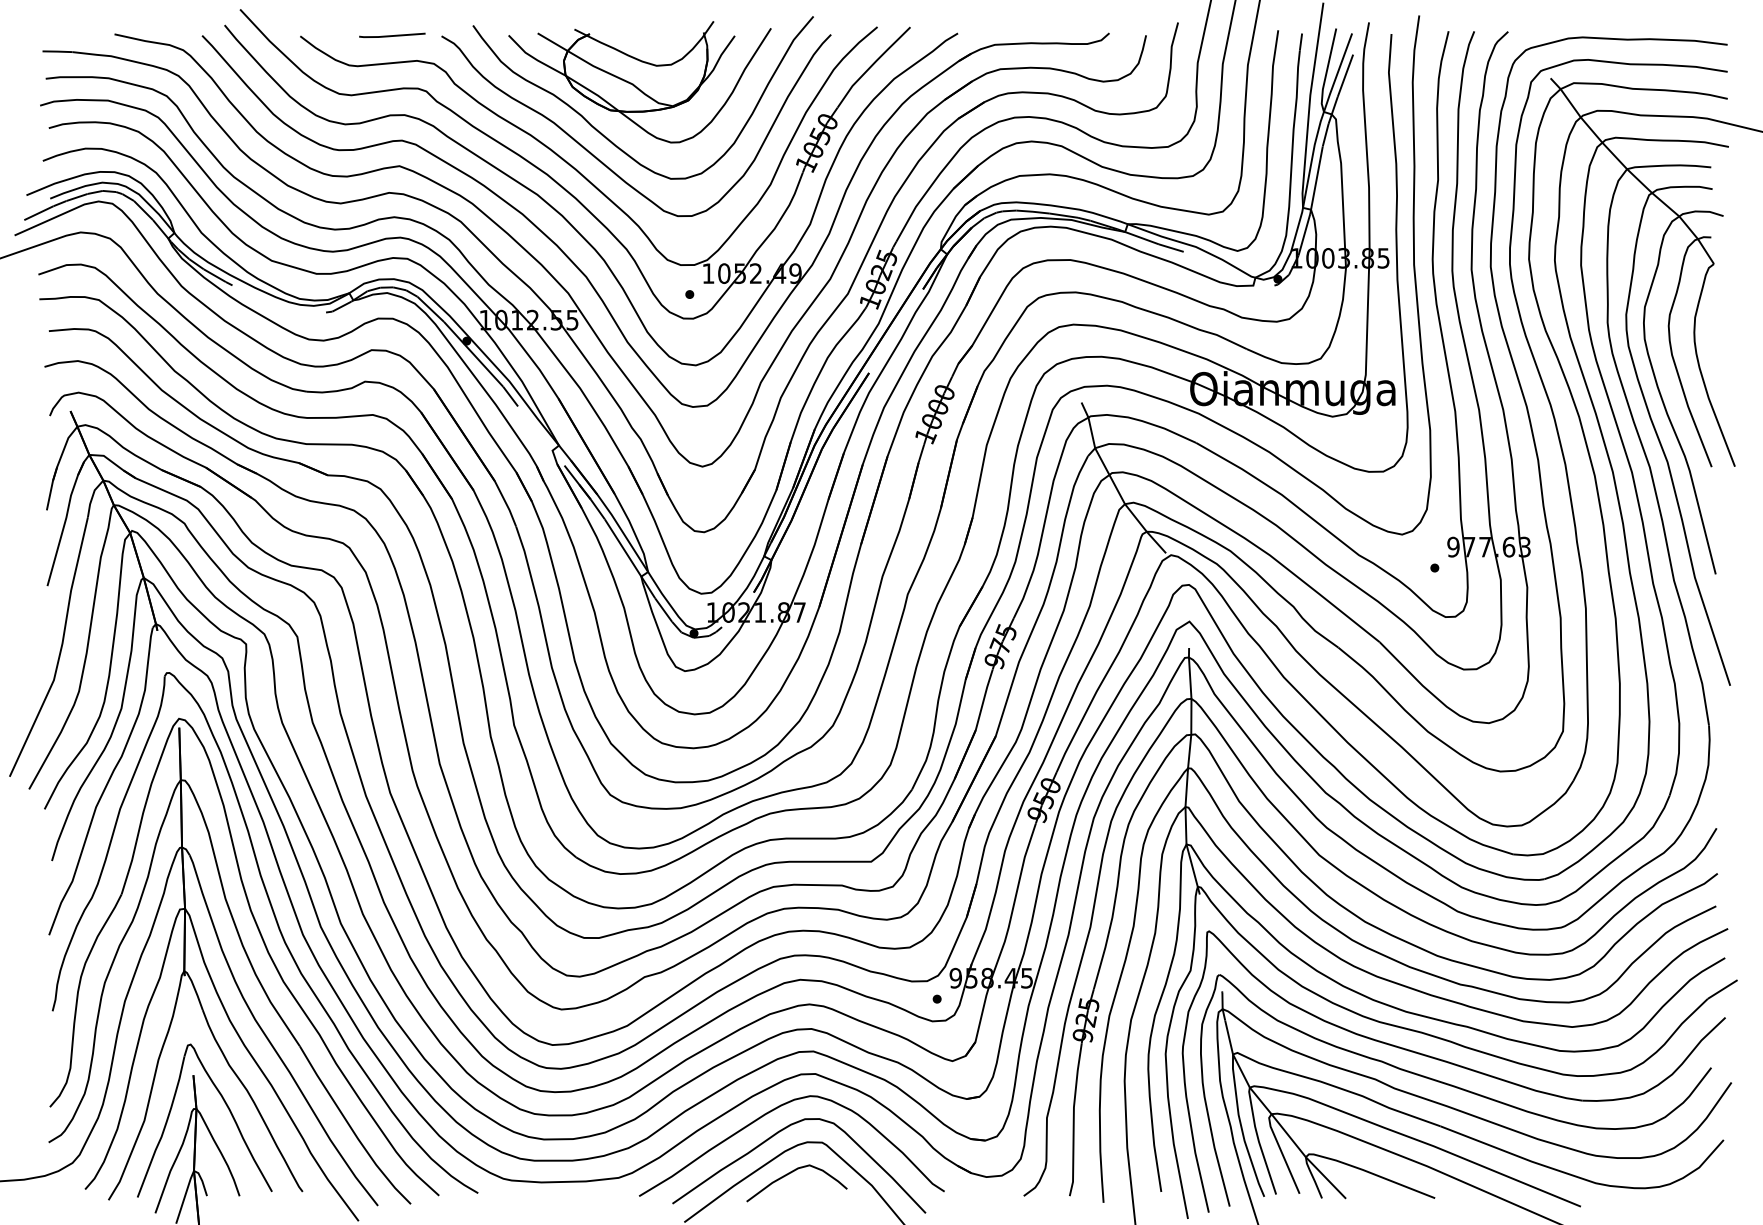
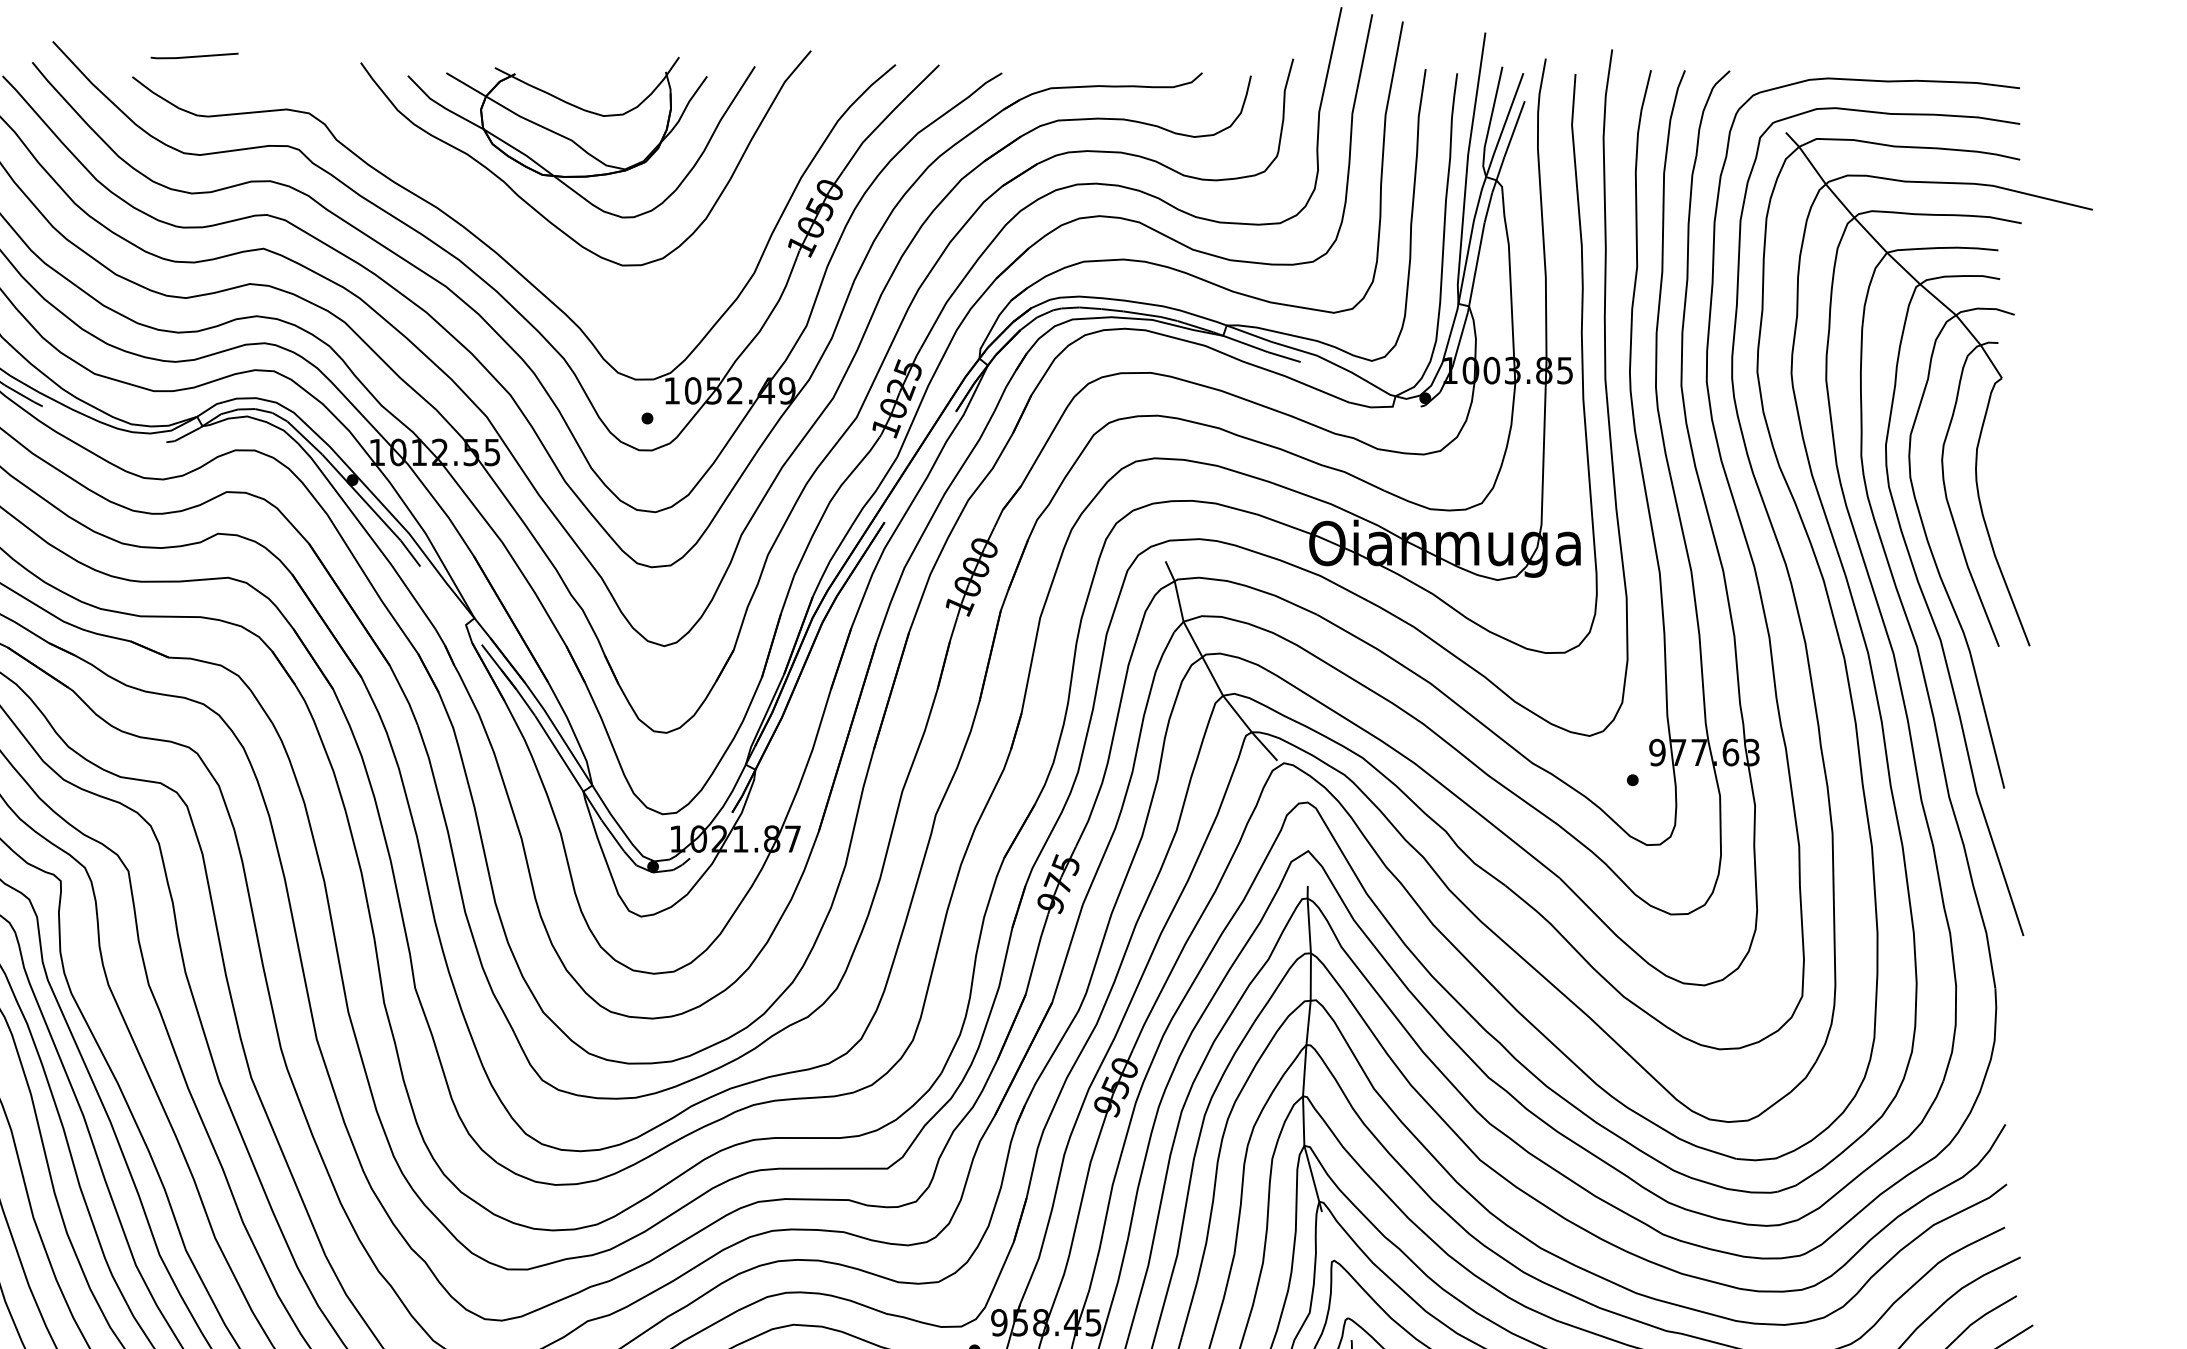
line: (392, 35) -> (194, 56), moved
curve: (602, 161) -> (532, 242), removed

